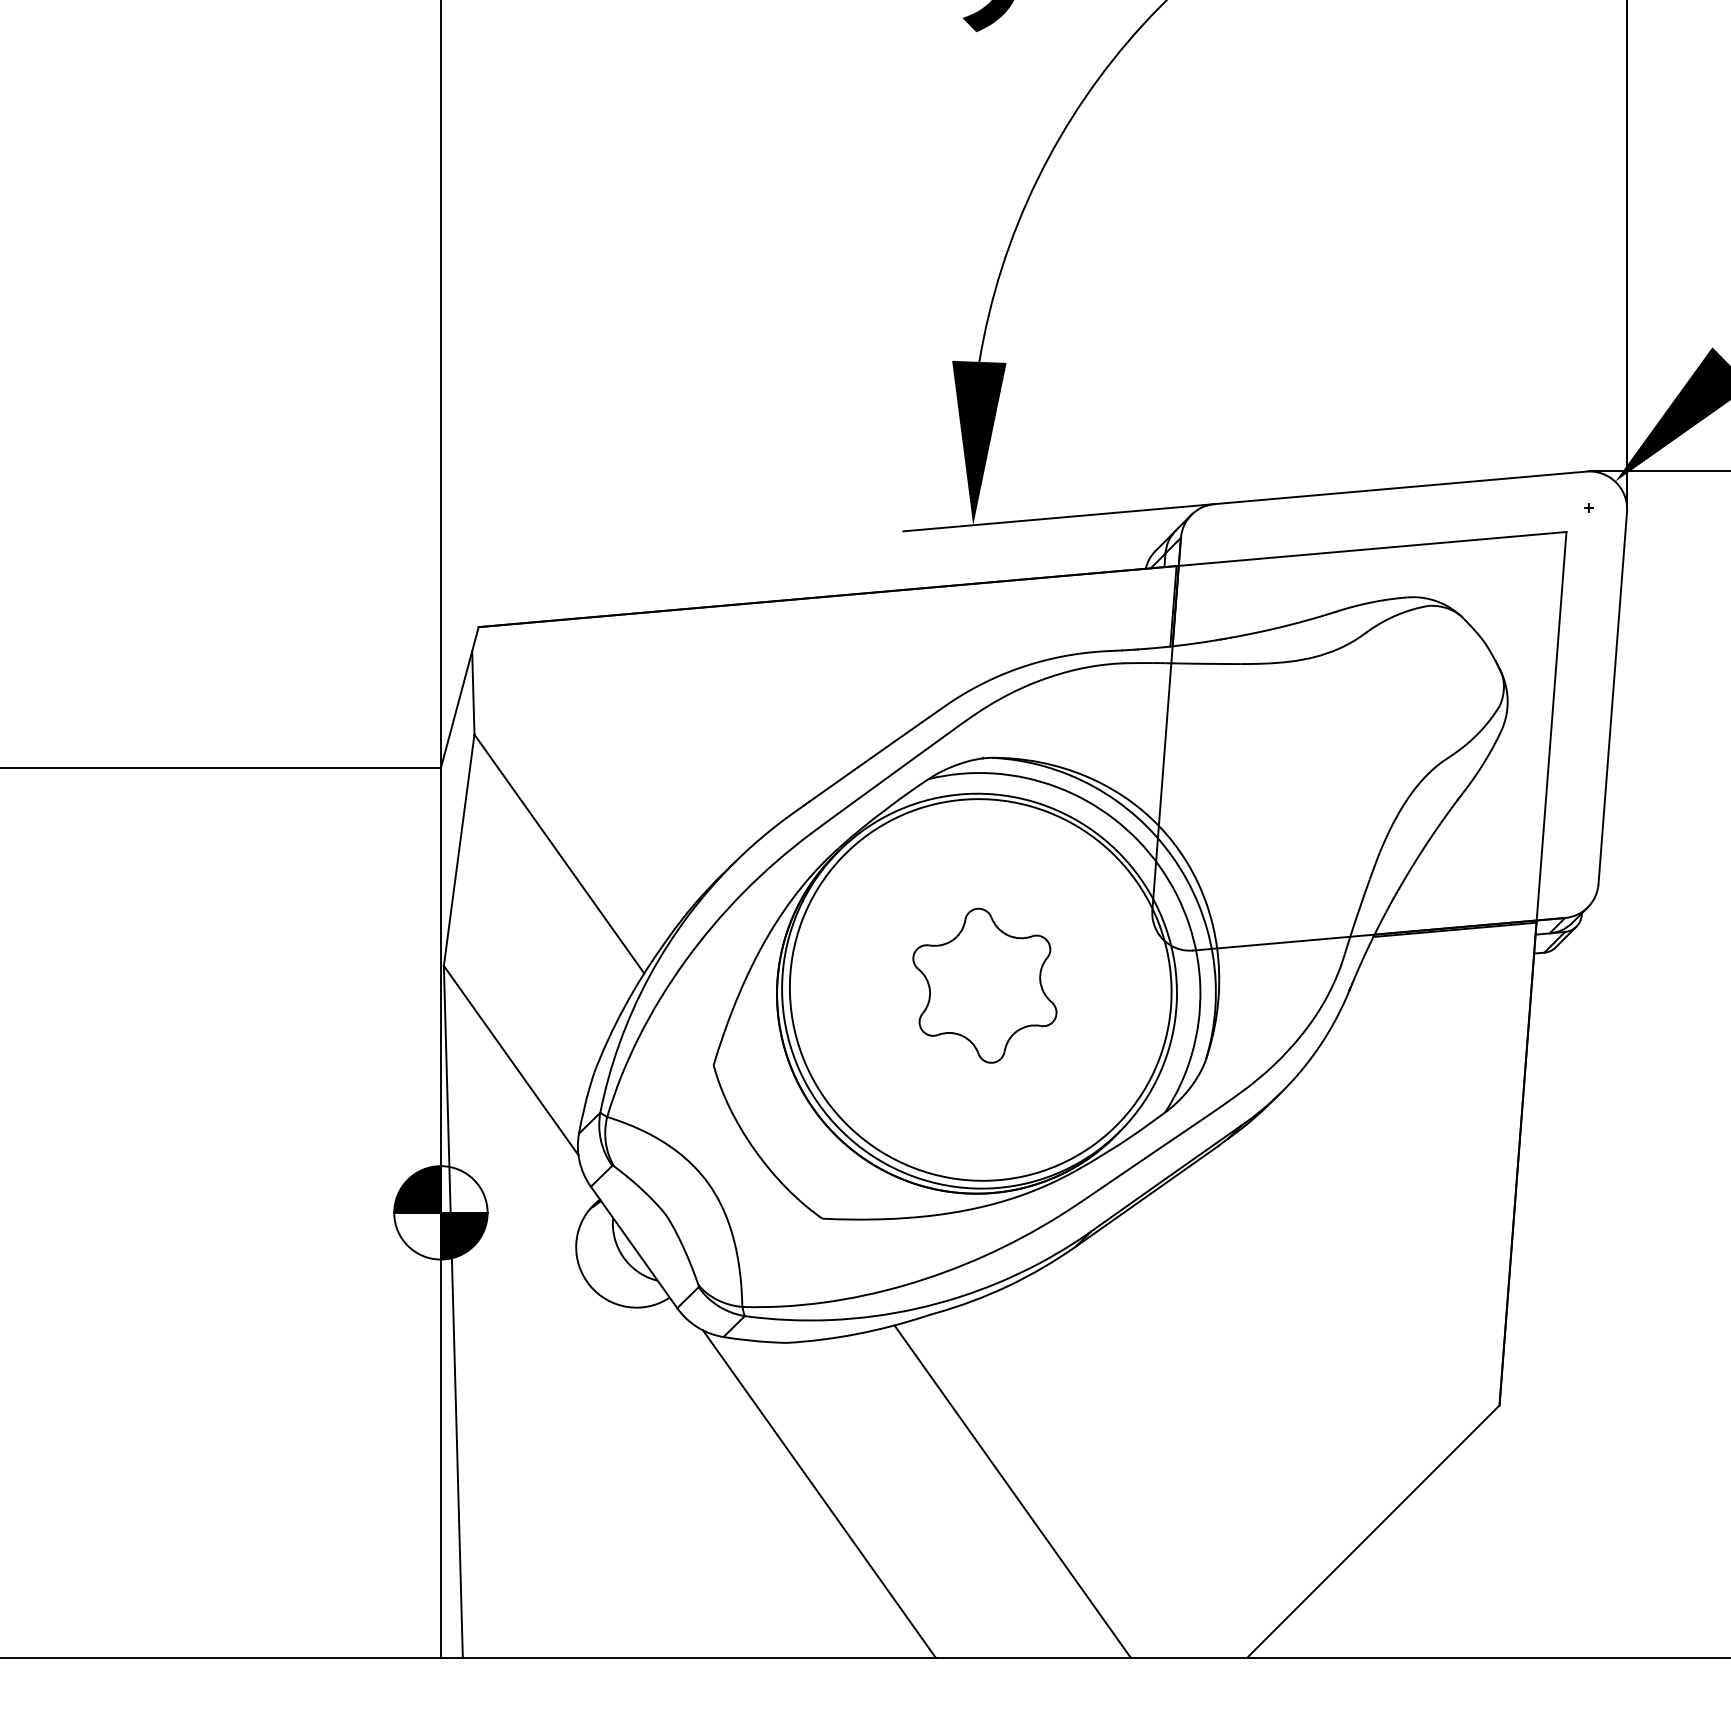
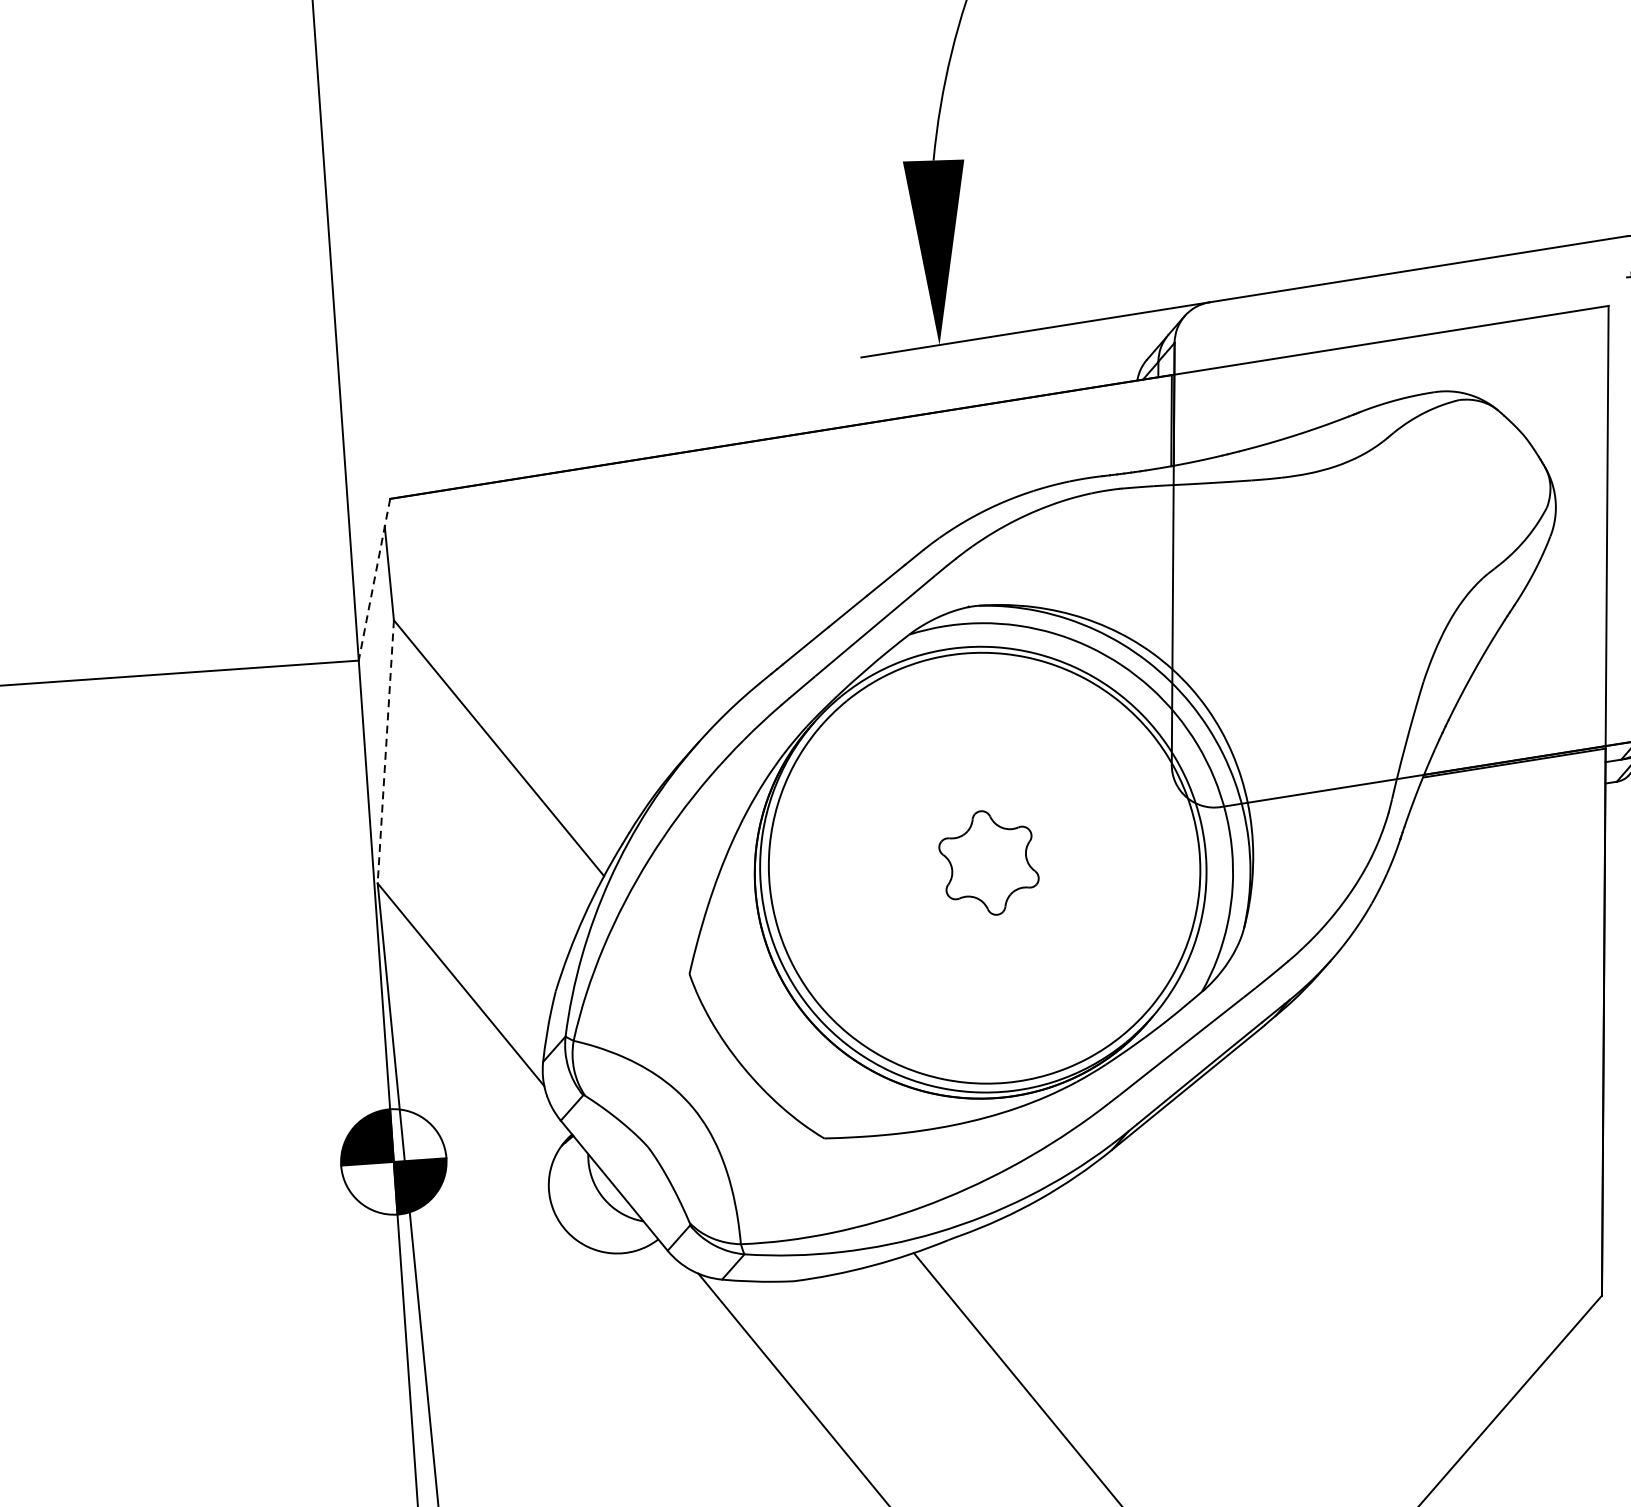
line: (459, 697) -> (374, 579), solid -> dashed
line: (459, 850) -> (386, 752), solid -> dashed
part: (984, 985) -> (988, 862), size x0.6

